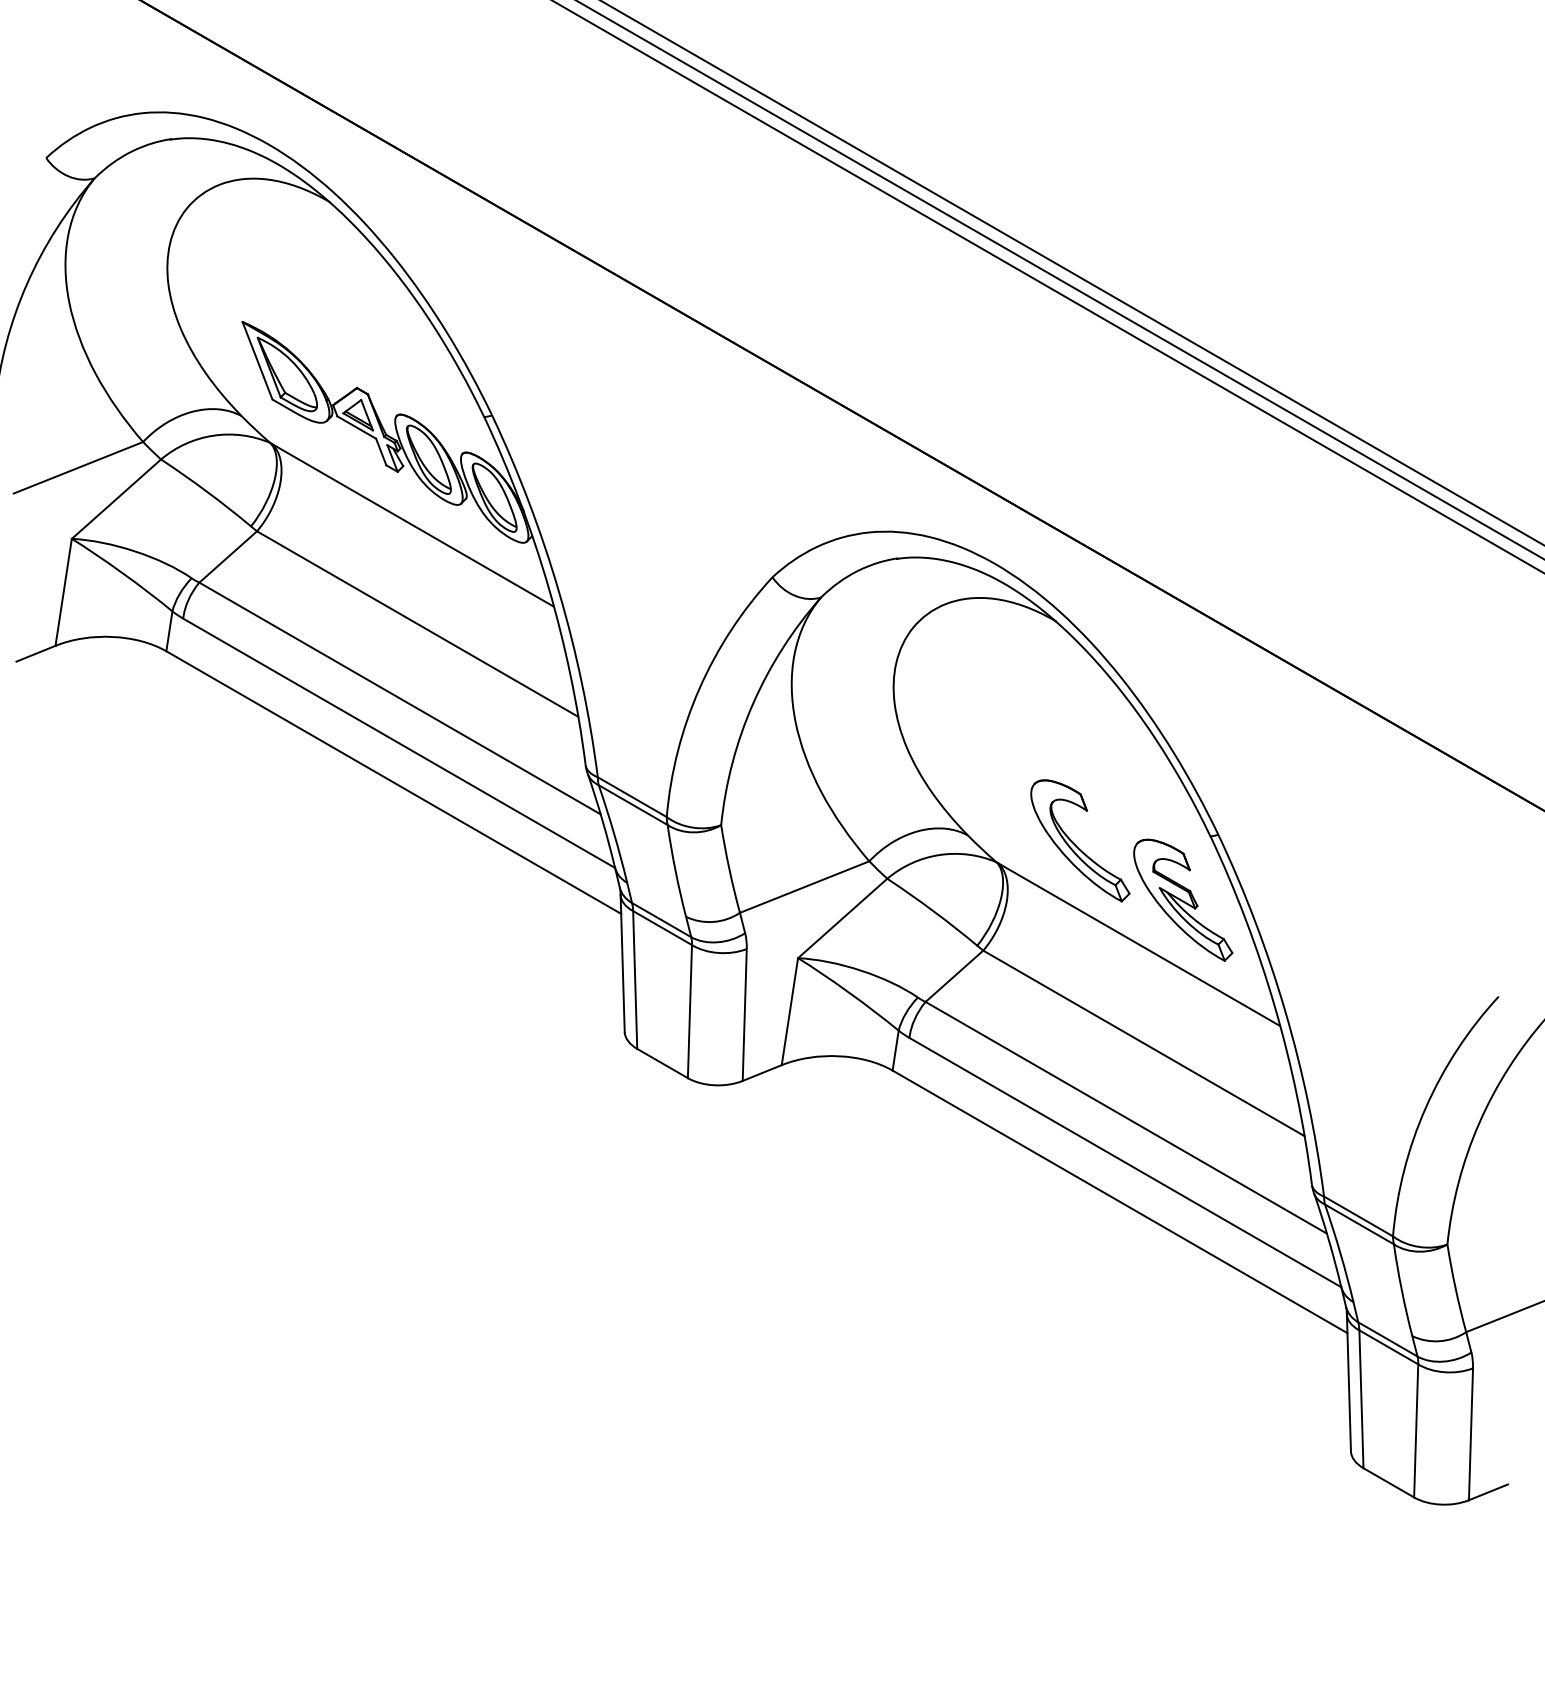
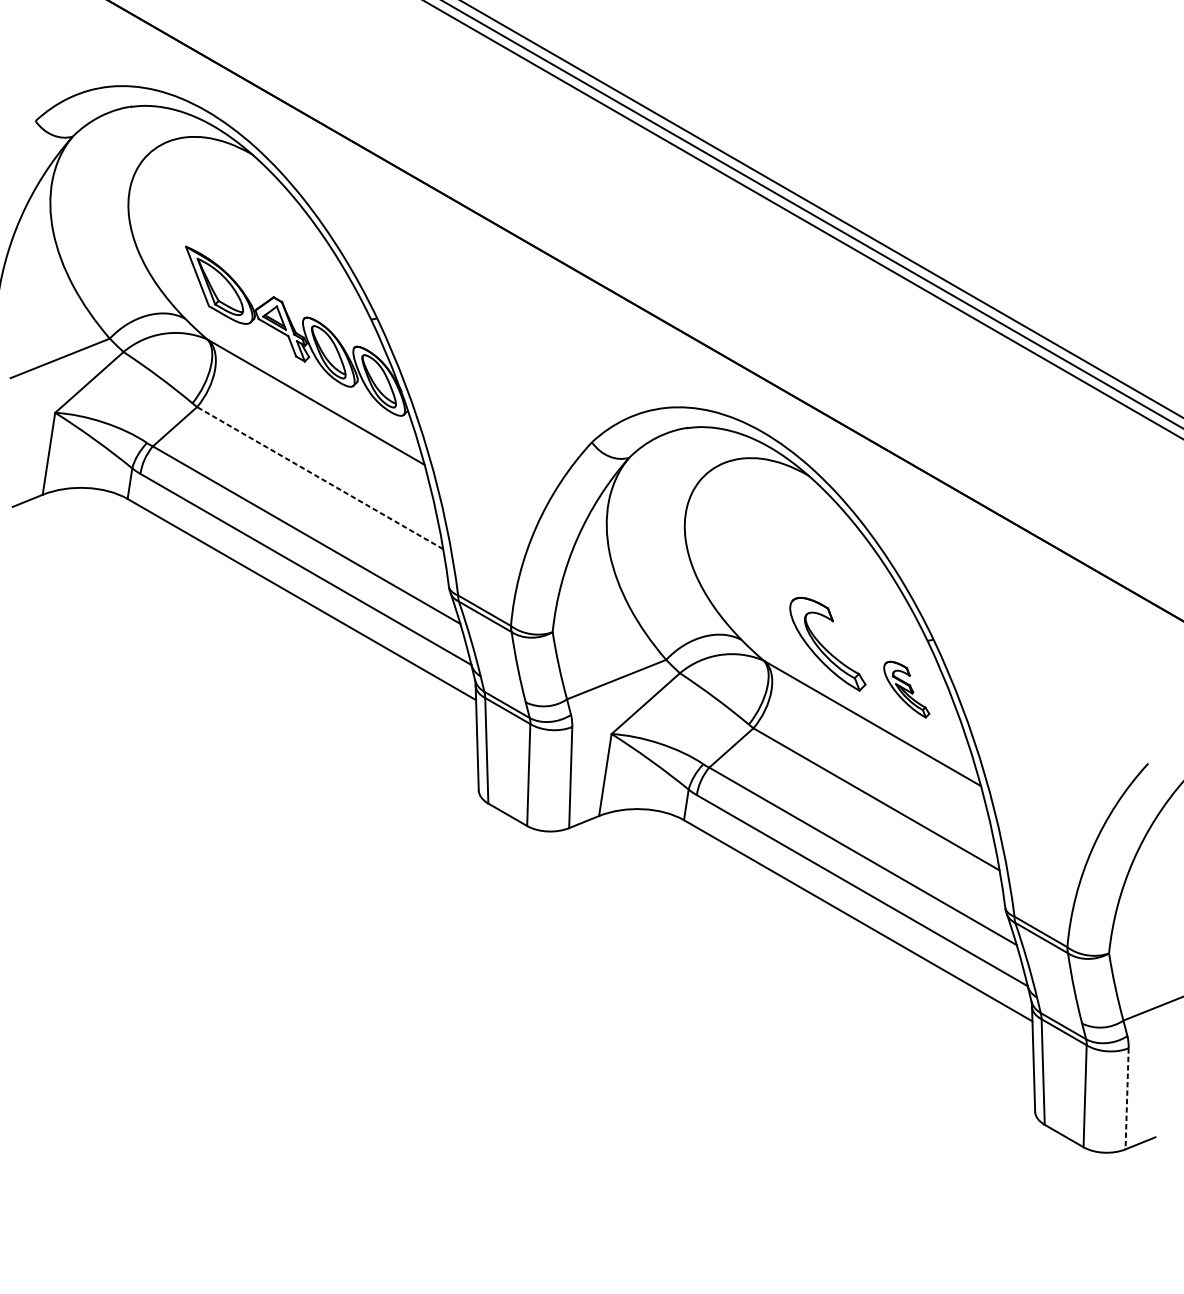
line: (417, 623) -> (320, 477), solid -> dashed
part: (1183, 899) -> (906, 689), size x0.6
line: (1470, 1434) -> (1126, 1098), solid -> dashed

